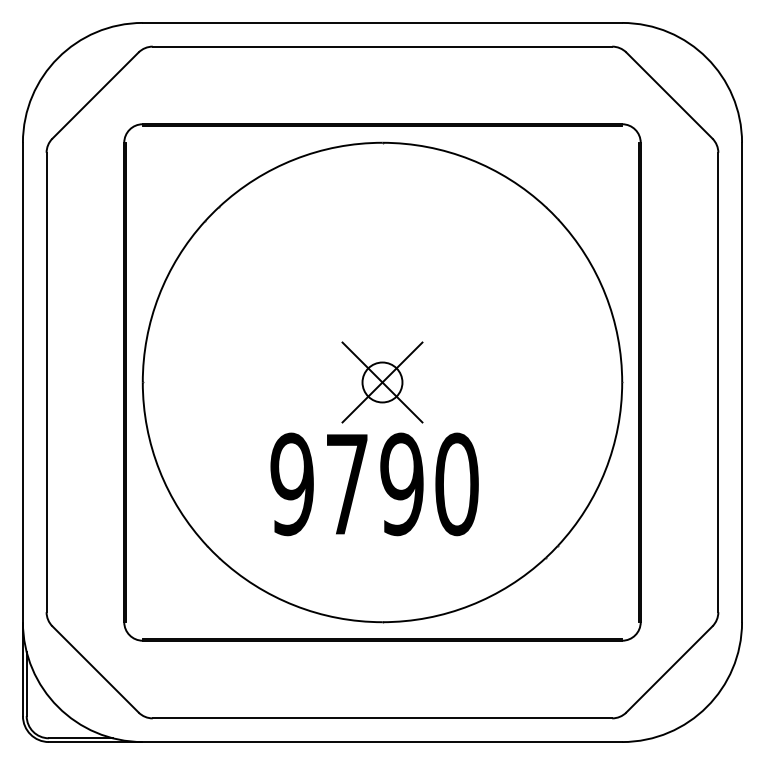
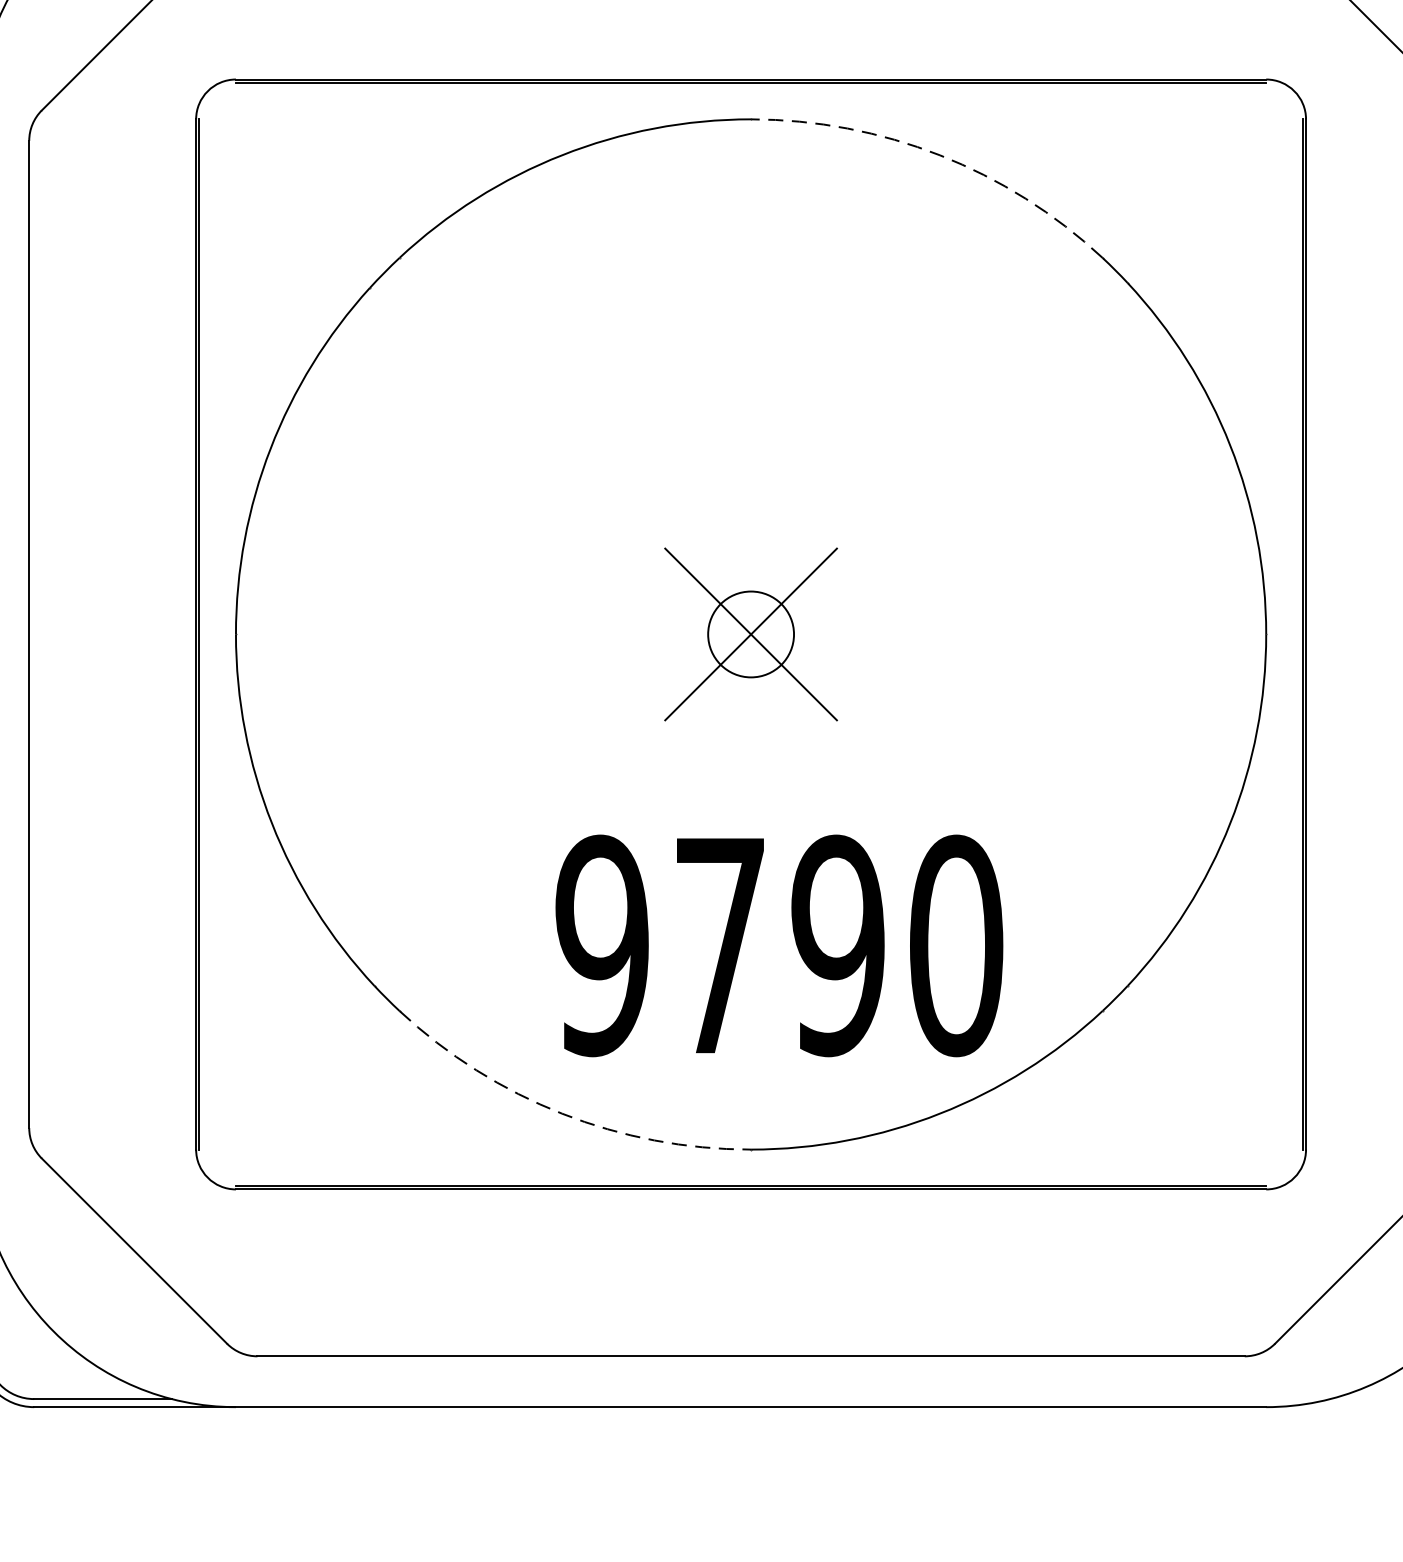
arc: (470, 159) -> (940, 155), solid -> dashed
text: (374, 484) -> (779, 946), moved
arc: (294, 605) -> (561, 1113), solid -> dashed

